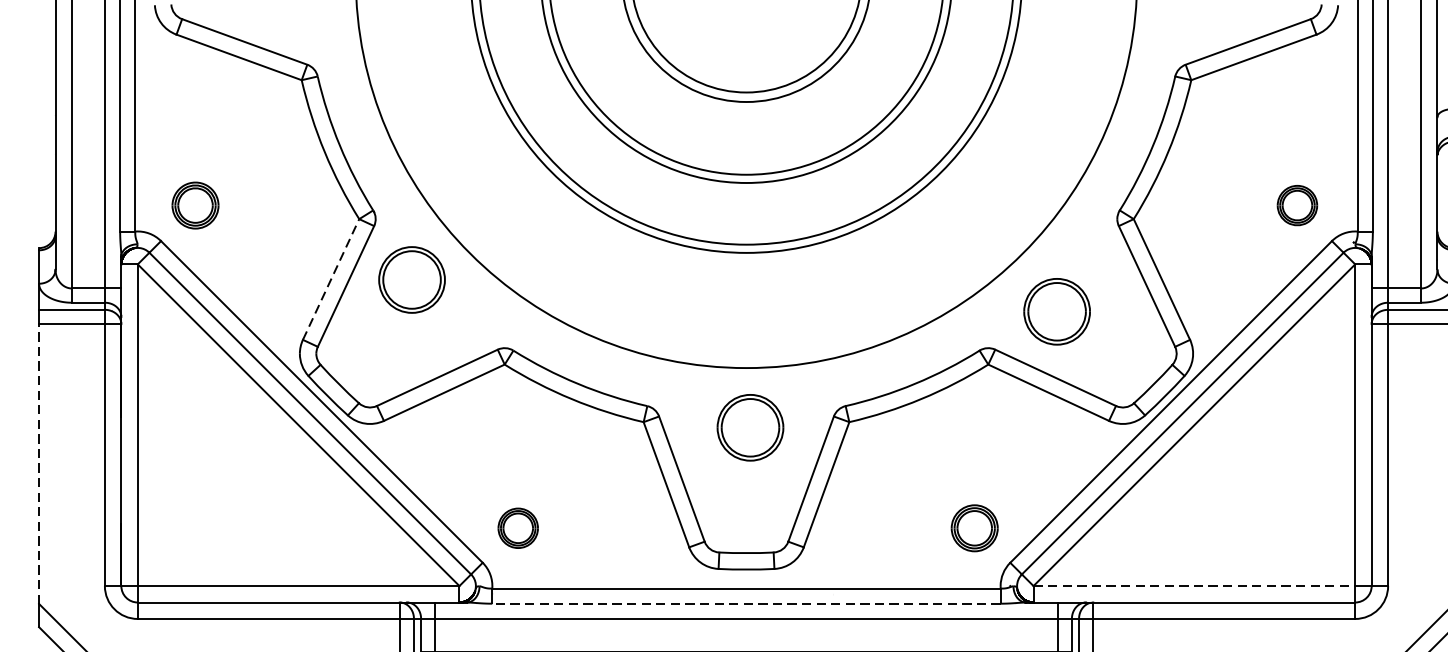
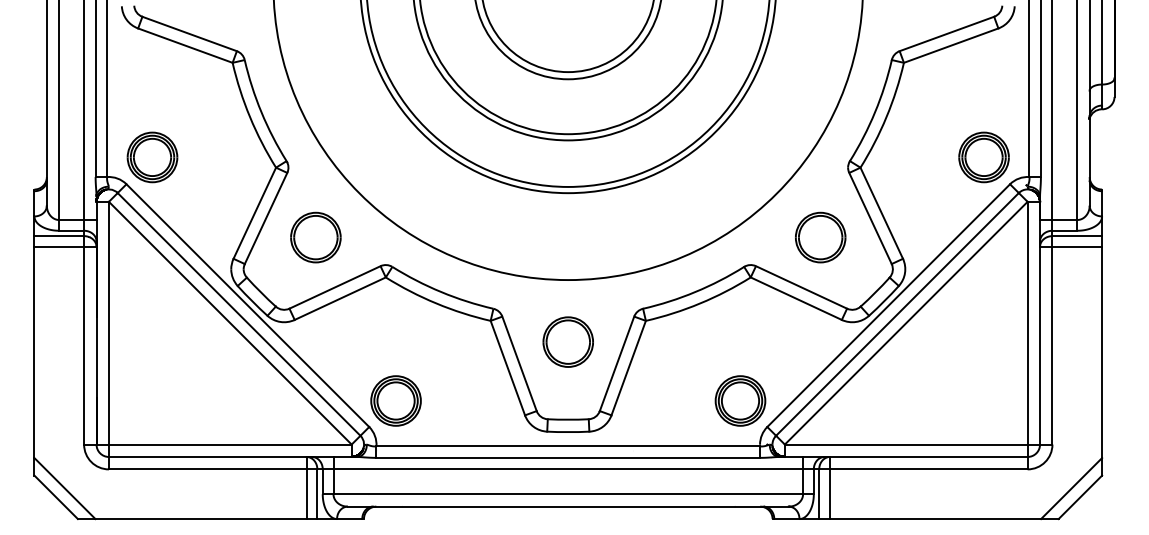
part: (195, 205) -> (152, 157), size x1.43
part: (1296, 205) -> (983, 157), size x1.67
line: (332, 278) -> (255, 212), dashed -> solid
part: (411, 279) -> (315, 237), moved
part: (1056, 311) -> (820, 237), moved
part: (749, 426) -> (567, 341), moved
line: (39, 464) -> (34, 352), dashed -> solid
part: (517, 527) -> (395, 400), size x1.67
part: (974, 527) -> (740, 400), size x1.43
line: (1194, 585) -> (906, 444), dashed -> solid
line: (746, 603) -> (568, 457), dashed -> solid

